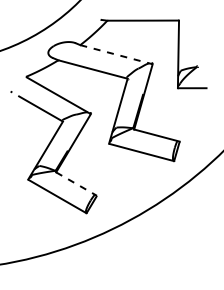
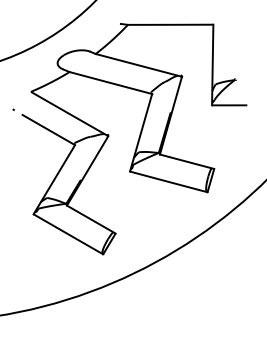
line: (116, 54) -> (138, 65), dashed -> solid
line: (76, 184) -> (91, 220), dashed -> solid

